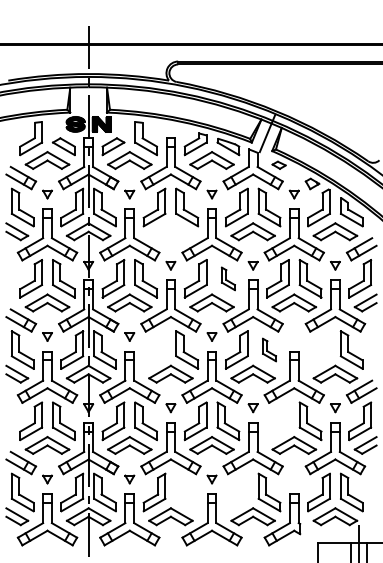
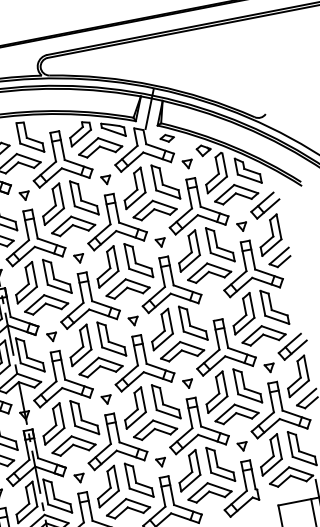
part: (170, 231) -> (72, 224), added
part: (228, 278) -> (138, 260), size x1.67
part: (154, 349) -> (79, 344), added
part: (269, 349) -> (193, 322), size x1.67
part: (318, 349) -> (241, 313), added
part: (277, 420) -> (214, 391), added
part: (293, 479) -> (242, 446), added
part: (187, 492) -> (139, 480), added
part: (236, 492) -> (188, 470), added

